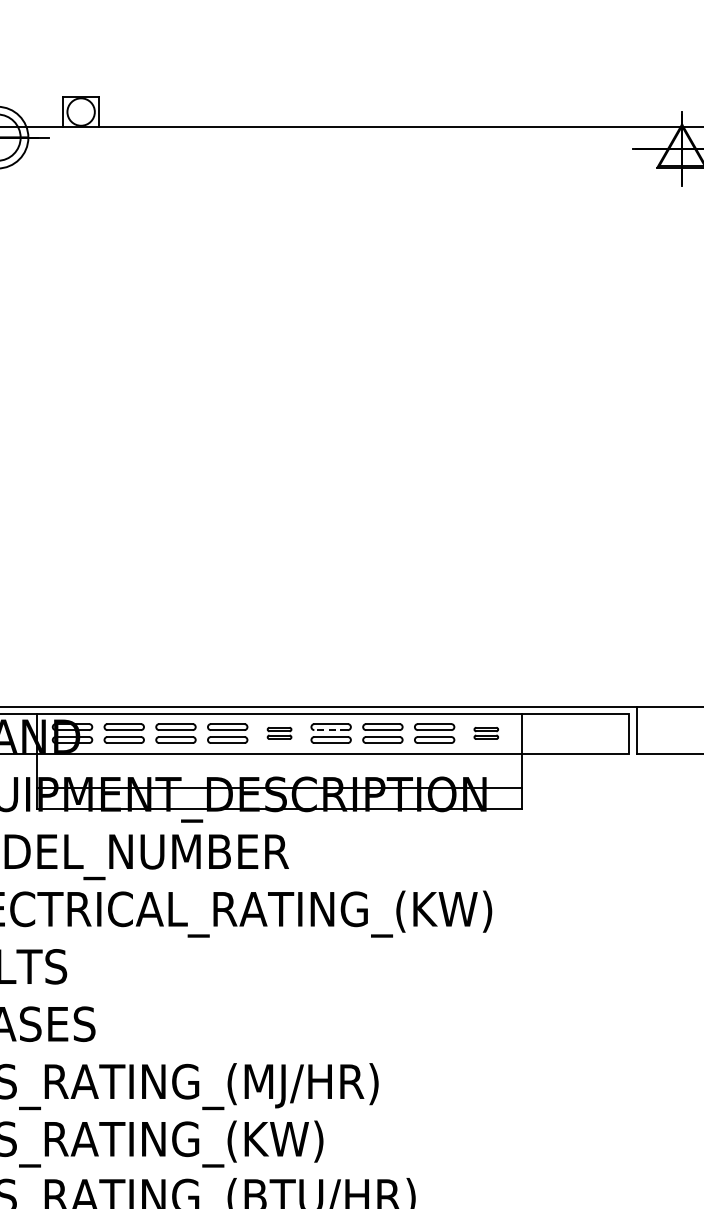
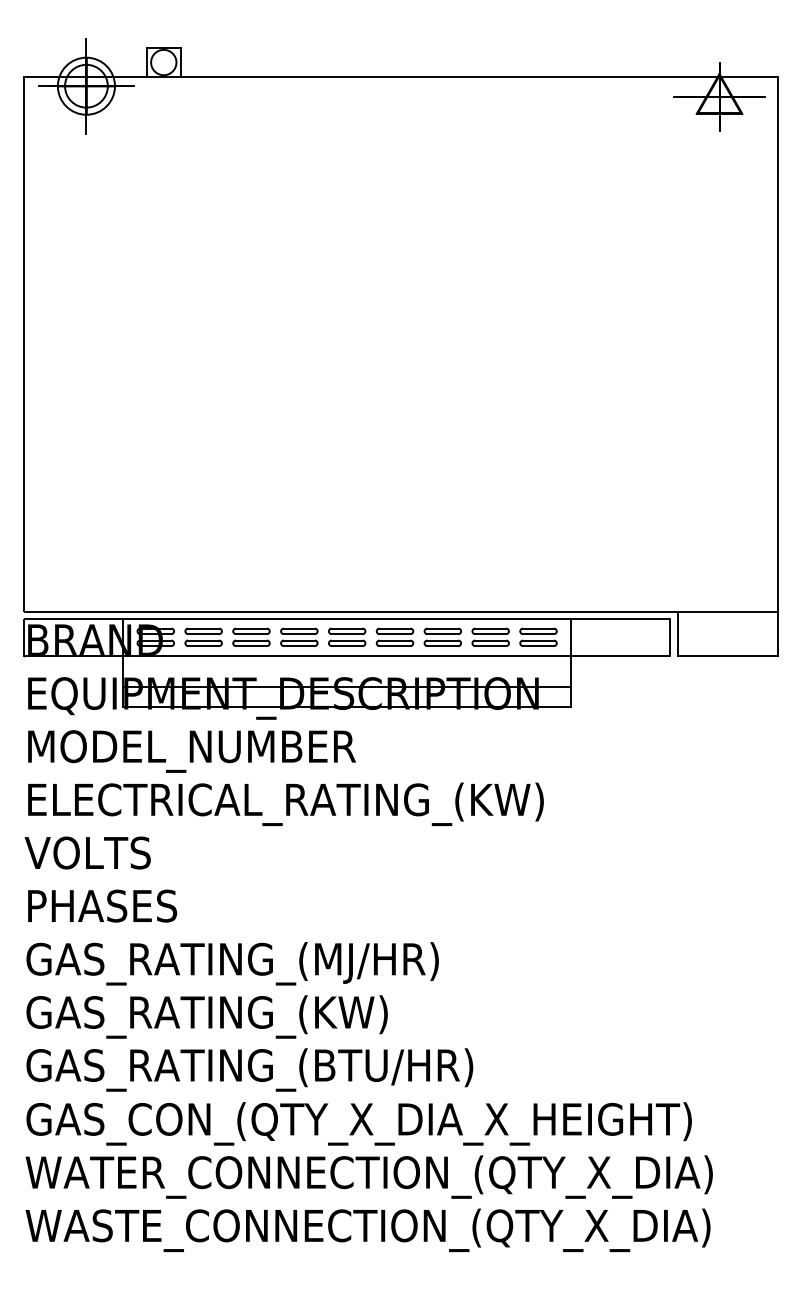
line: (331, 730) -> (395, 634), dashed -> solid
part: (279, 732) -> (347, 636), size x1.67
part: (486, 732) -> (538, 636), size x1.67

